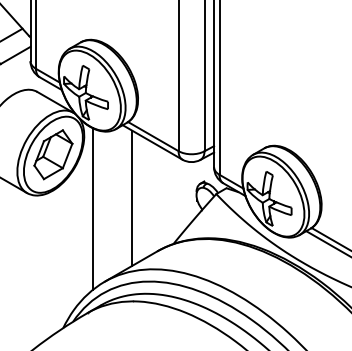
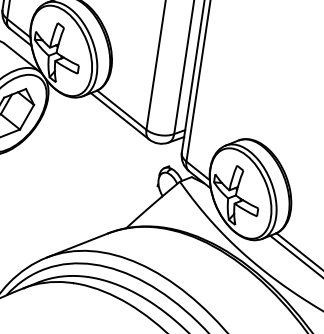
line: (132, 197) -> (89, 171), removed
line: (92, 209) -> (45, 178), removed

